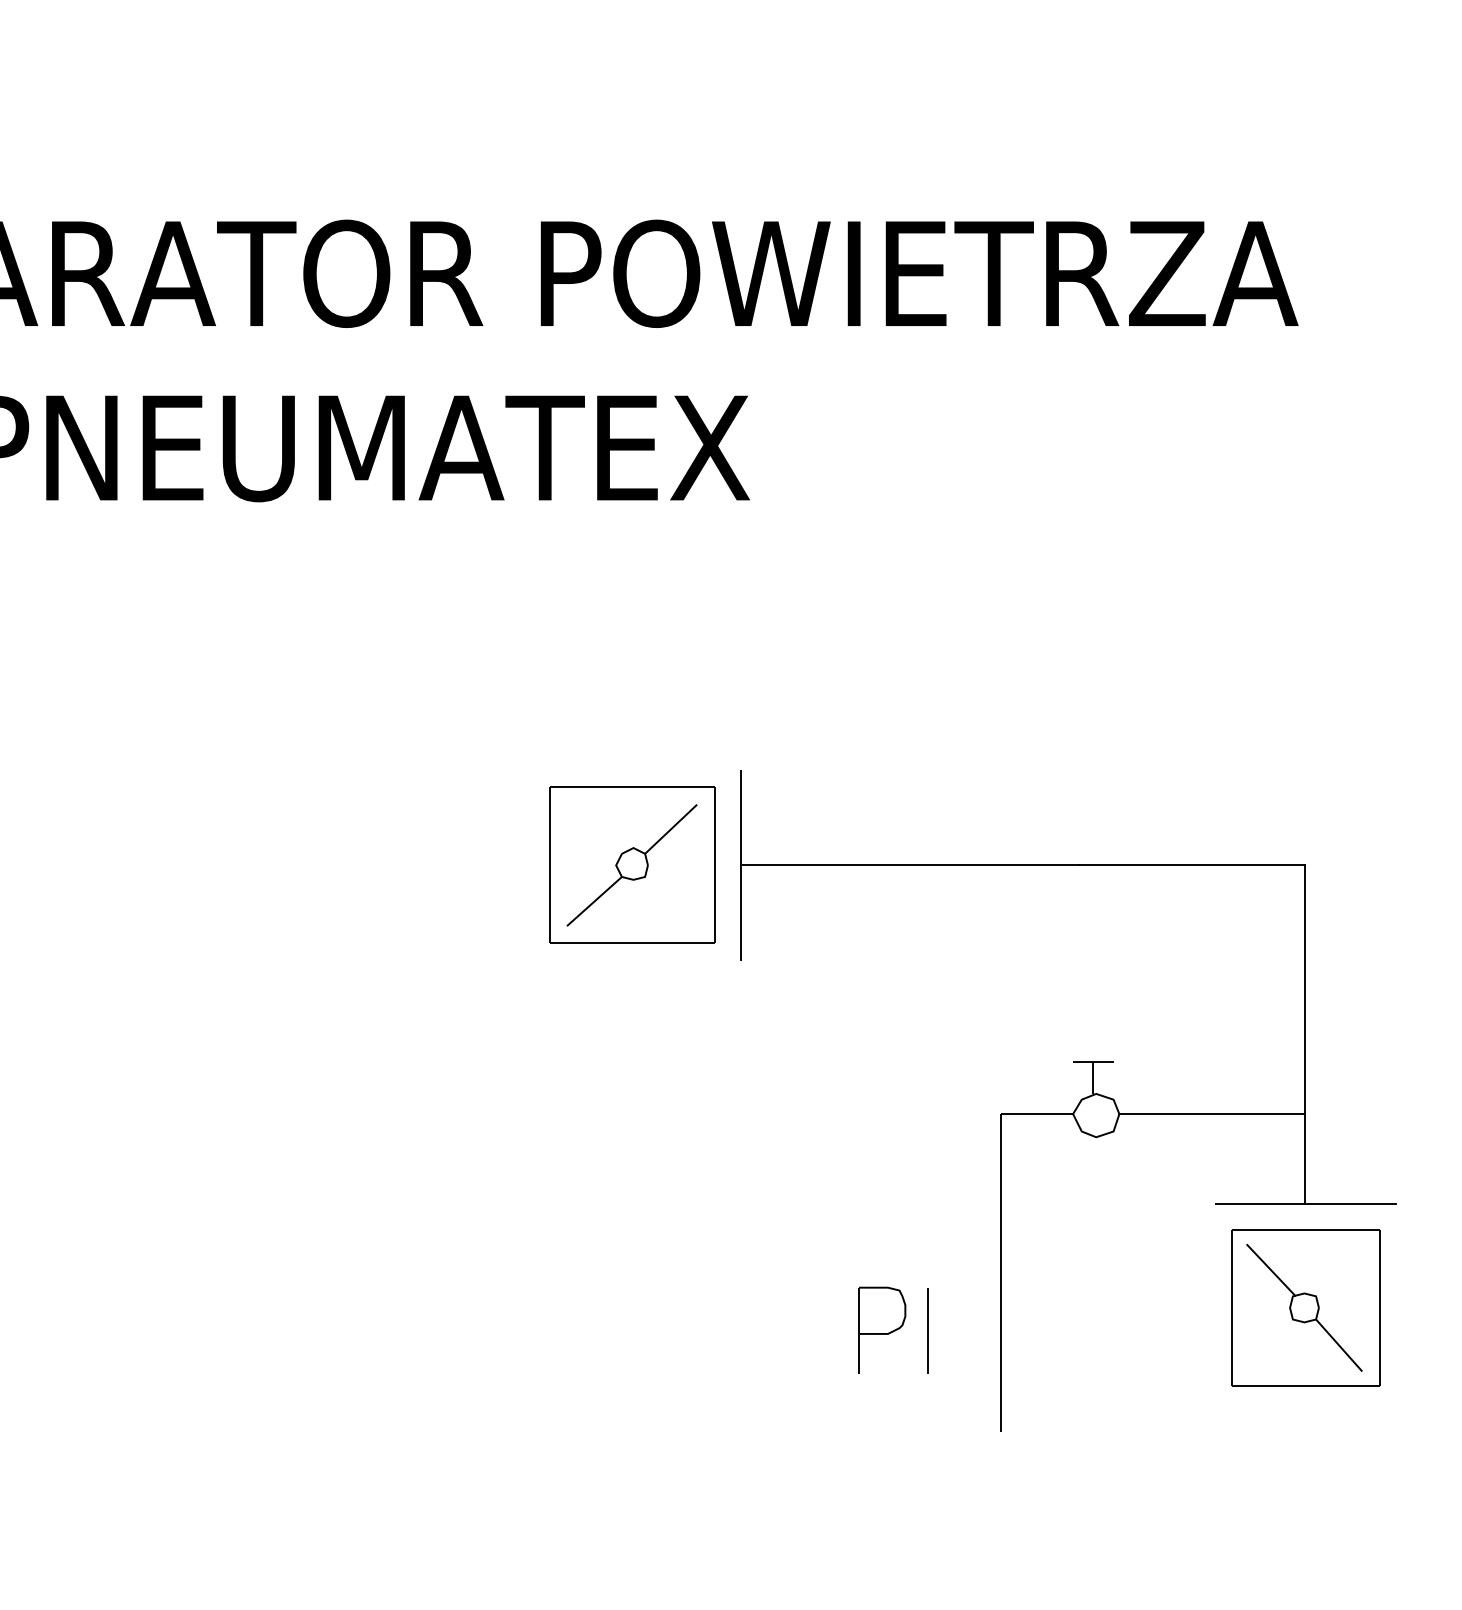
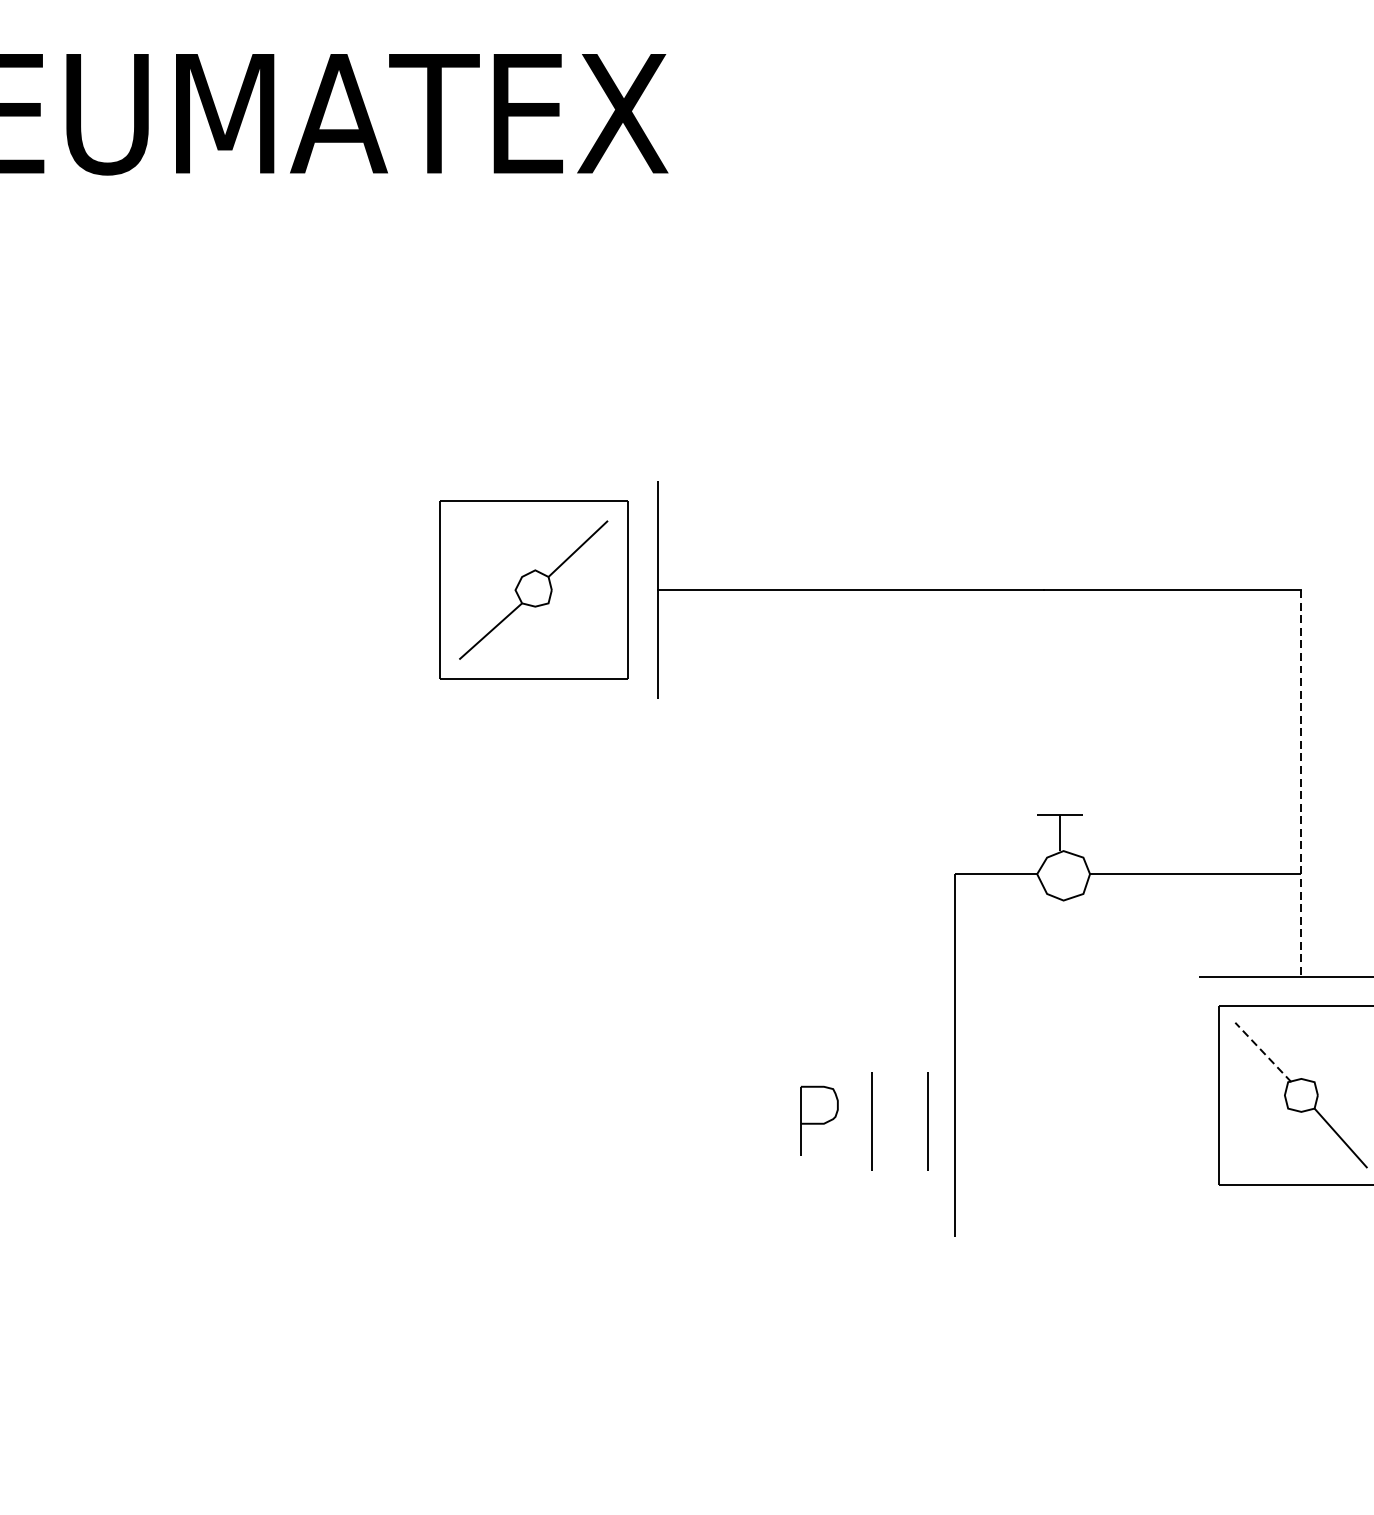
line: (1304, 1035) -> (1301, 784), solid -> dashed
line: (1271, 1270) -> (1263, 1052), solid -> dashed
part: (882, 1329) -> (819, 1120), size x0.7
line: (976, 1330) -> (926, 1121), added

